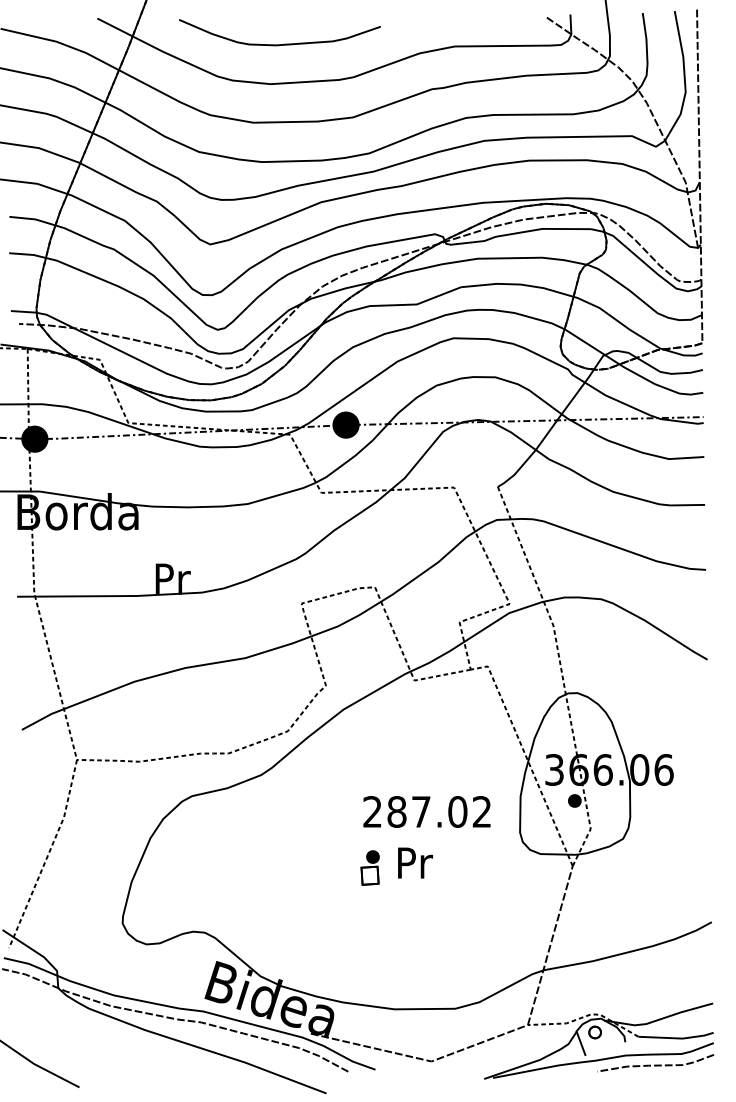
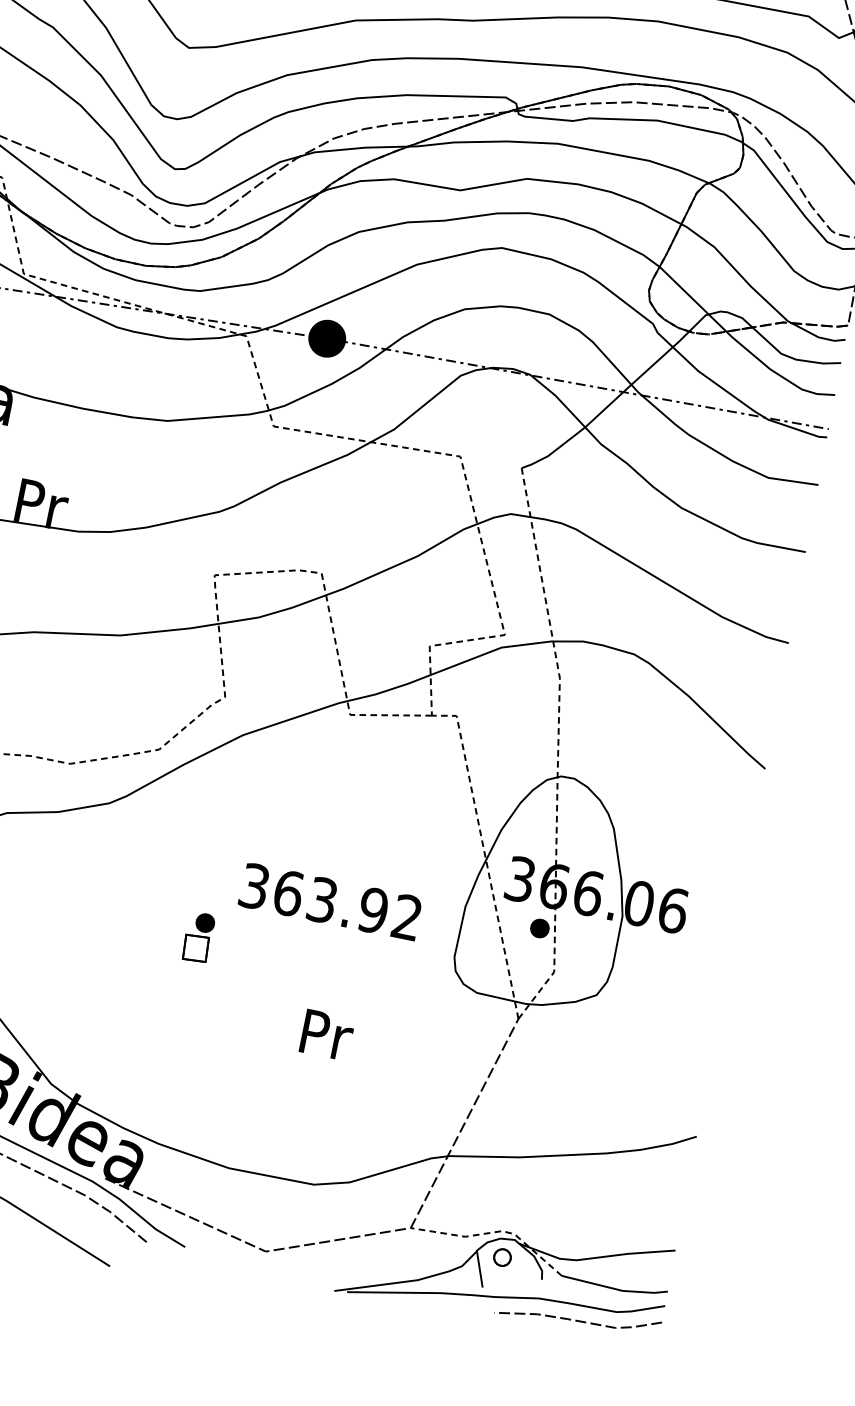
text: (415, 811) -> (314, 897), 287.02 -> 363.92
text: (415, 862) -> (327, 1034), moved
part: (369, 867) -> (197, 936), moved

